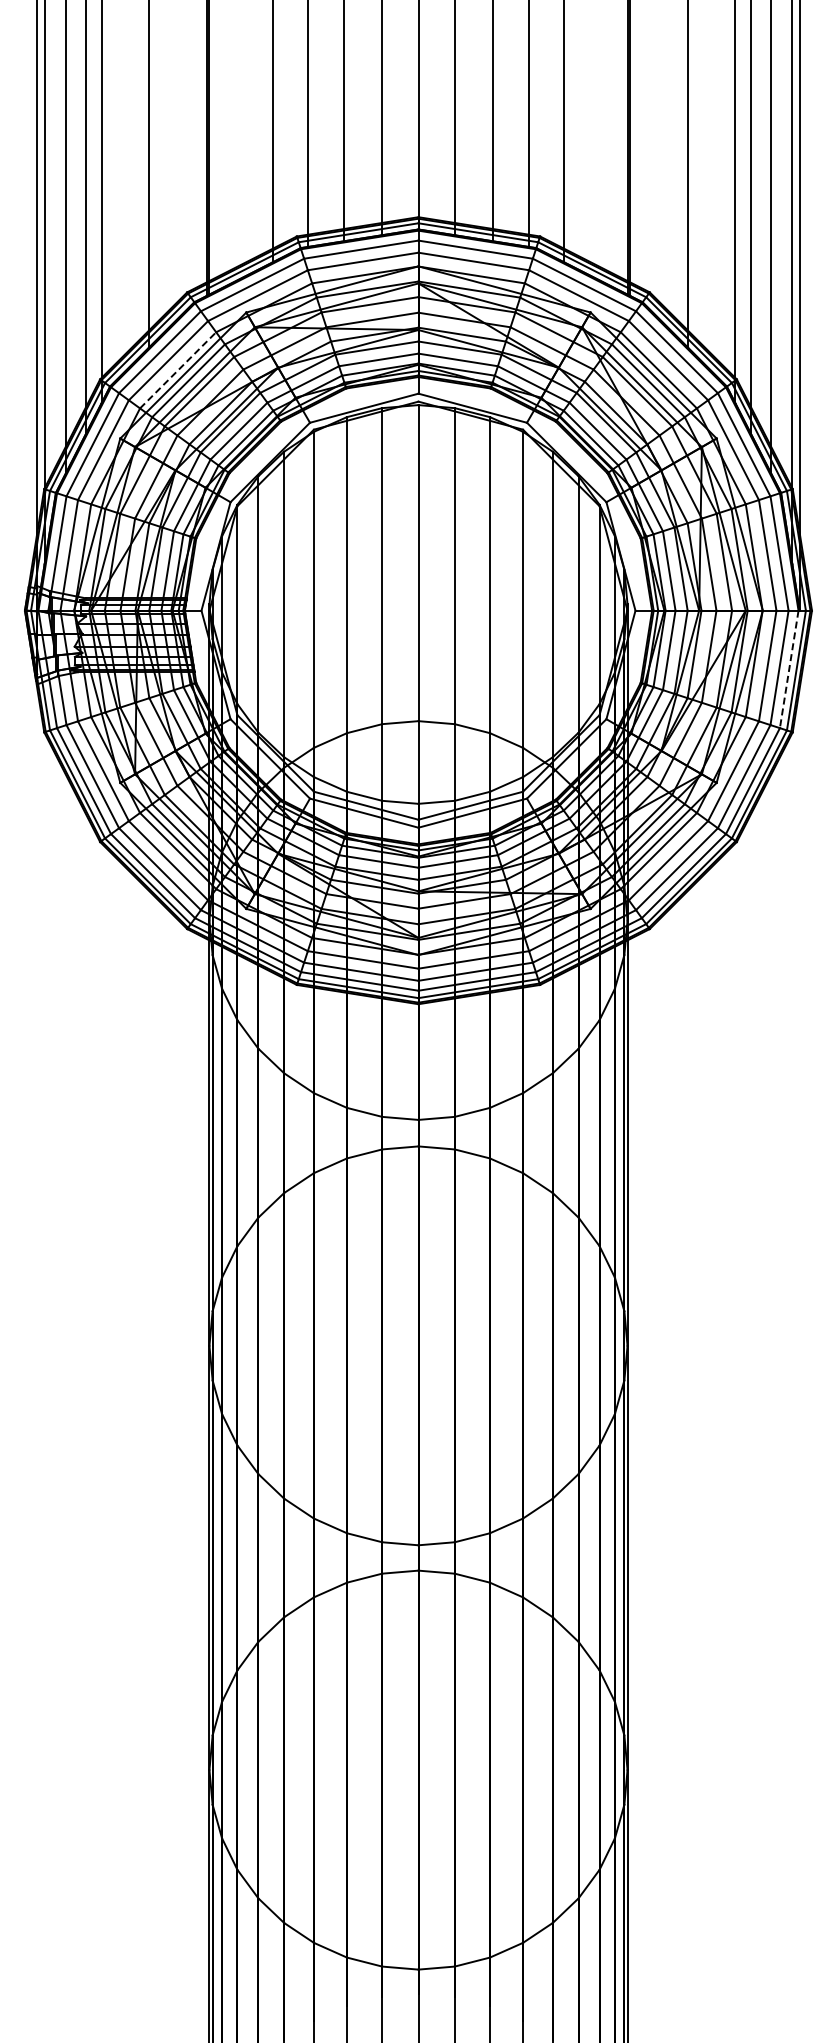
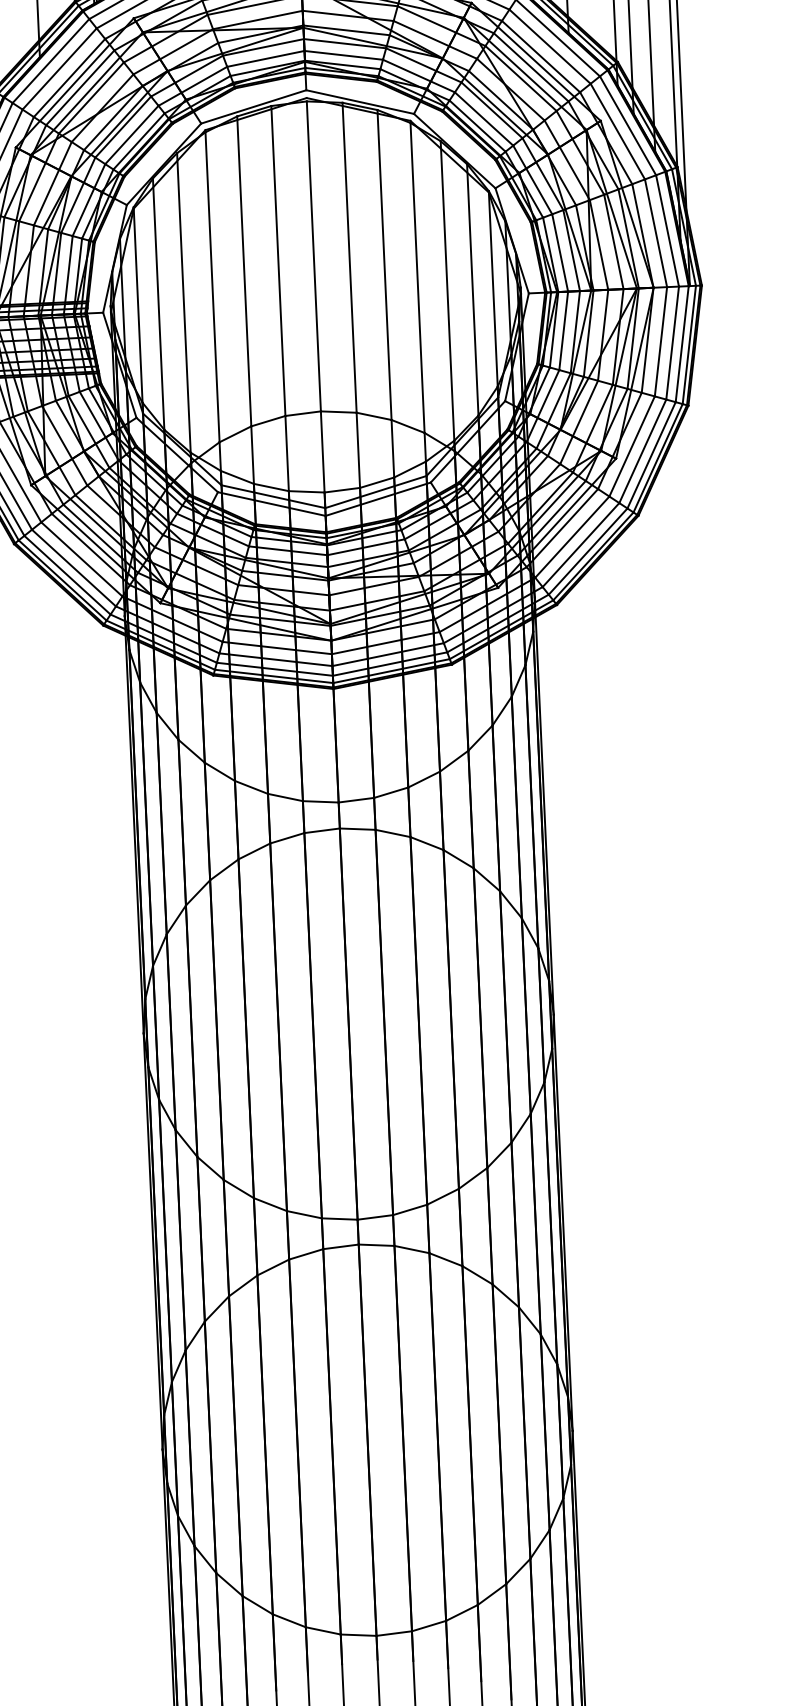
line: (178, 370) -> (69, 78), dashed -> solid
line: (789, 669) -> (682, 344), dashed -> solid

